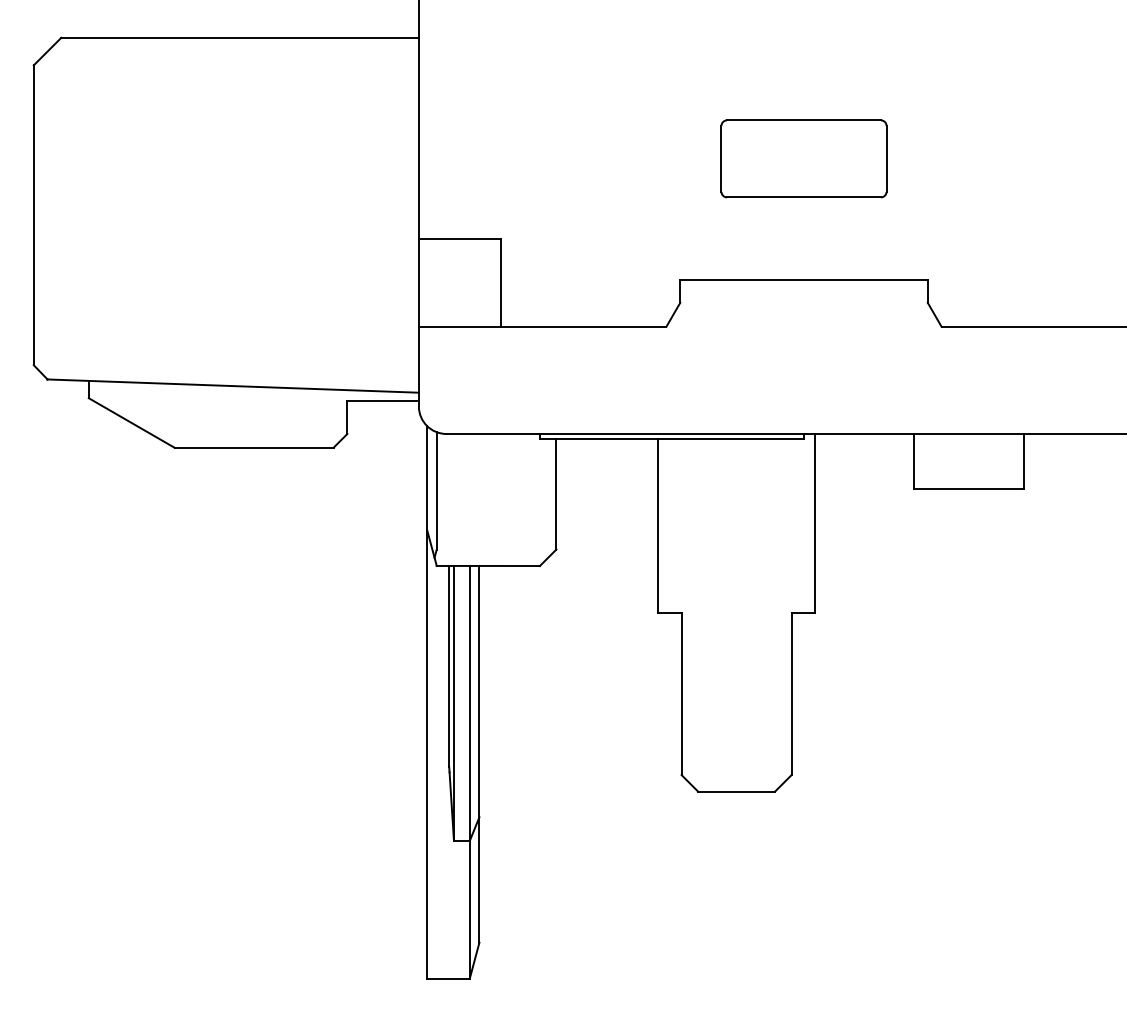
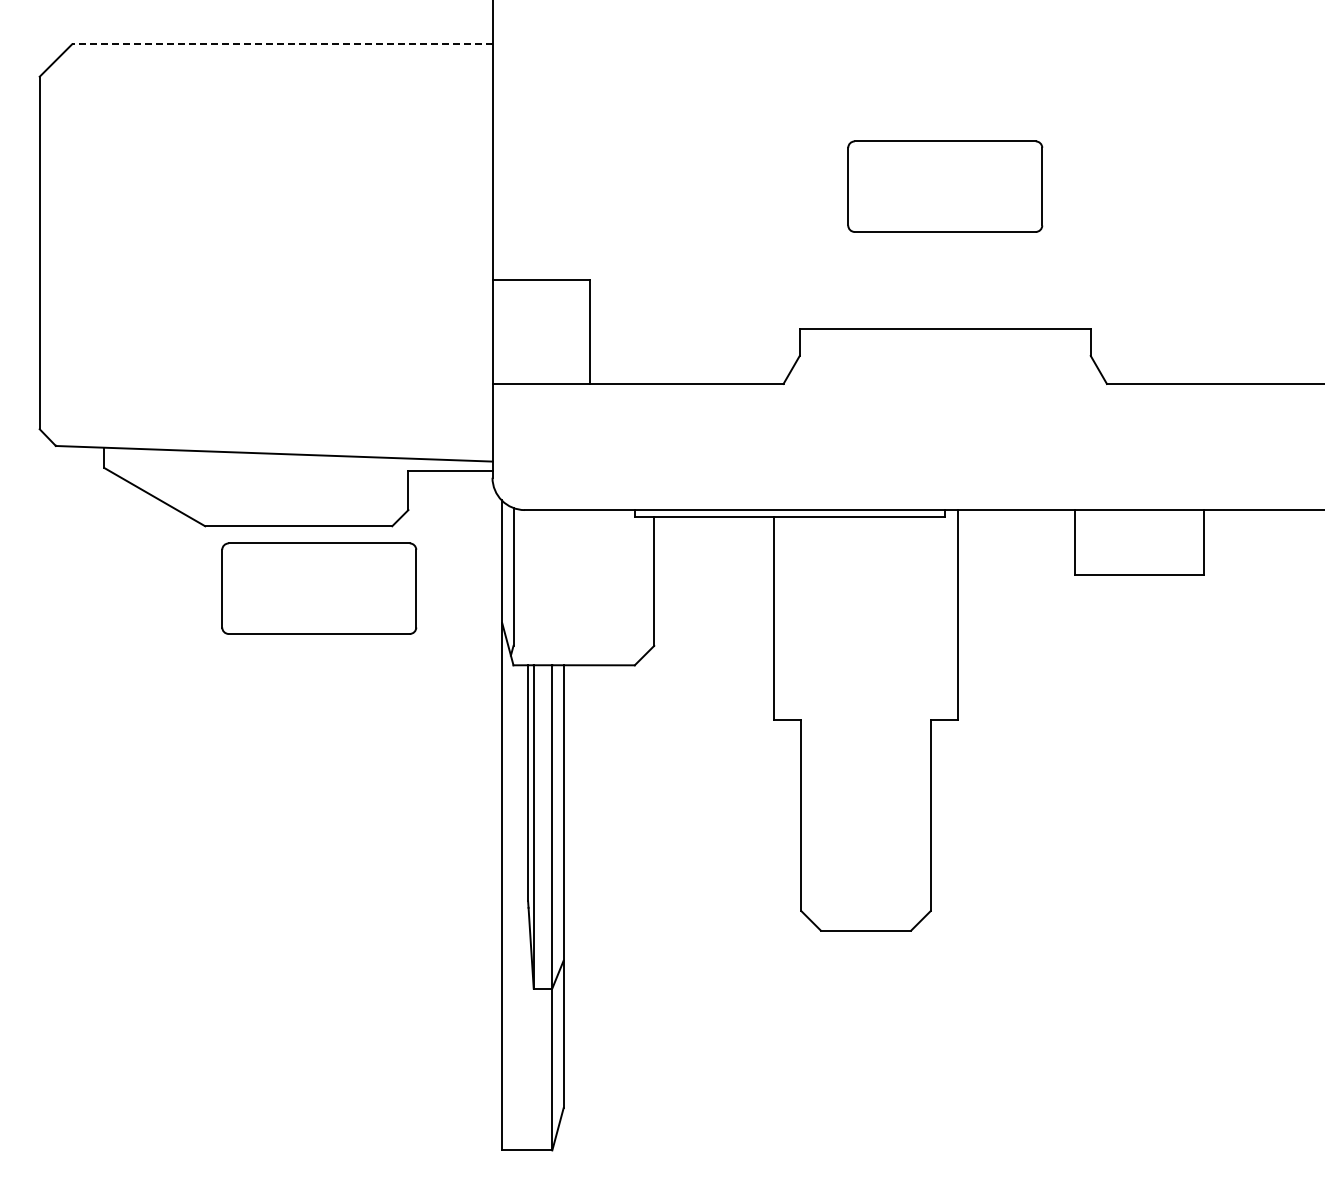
line: (239, 37) -> (281, 44), solid -> dashed
part: (271, 500) -> (319, 588), added

